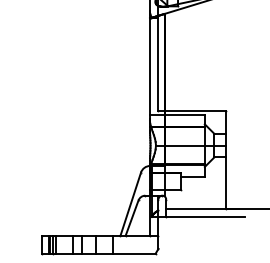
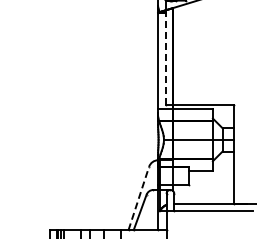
line: (157, 64) -> (165, 58), solid -> dashed
line: (130, 203) -> (138, 197), solid -> dashed

